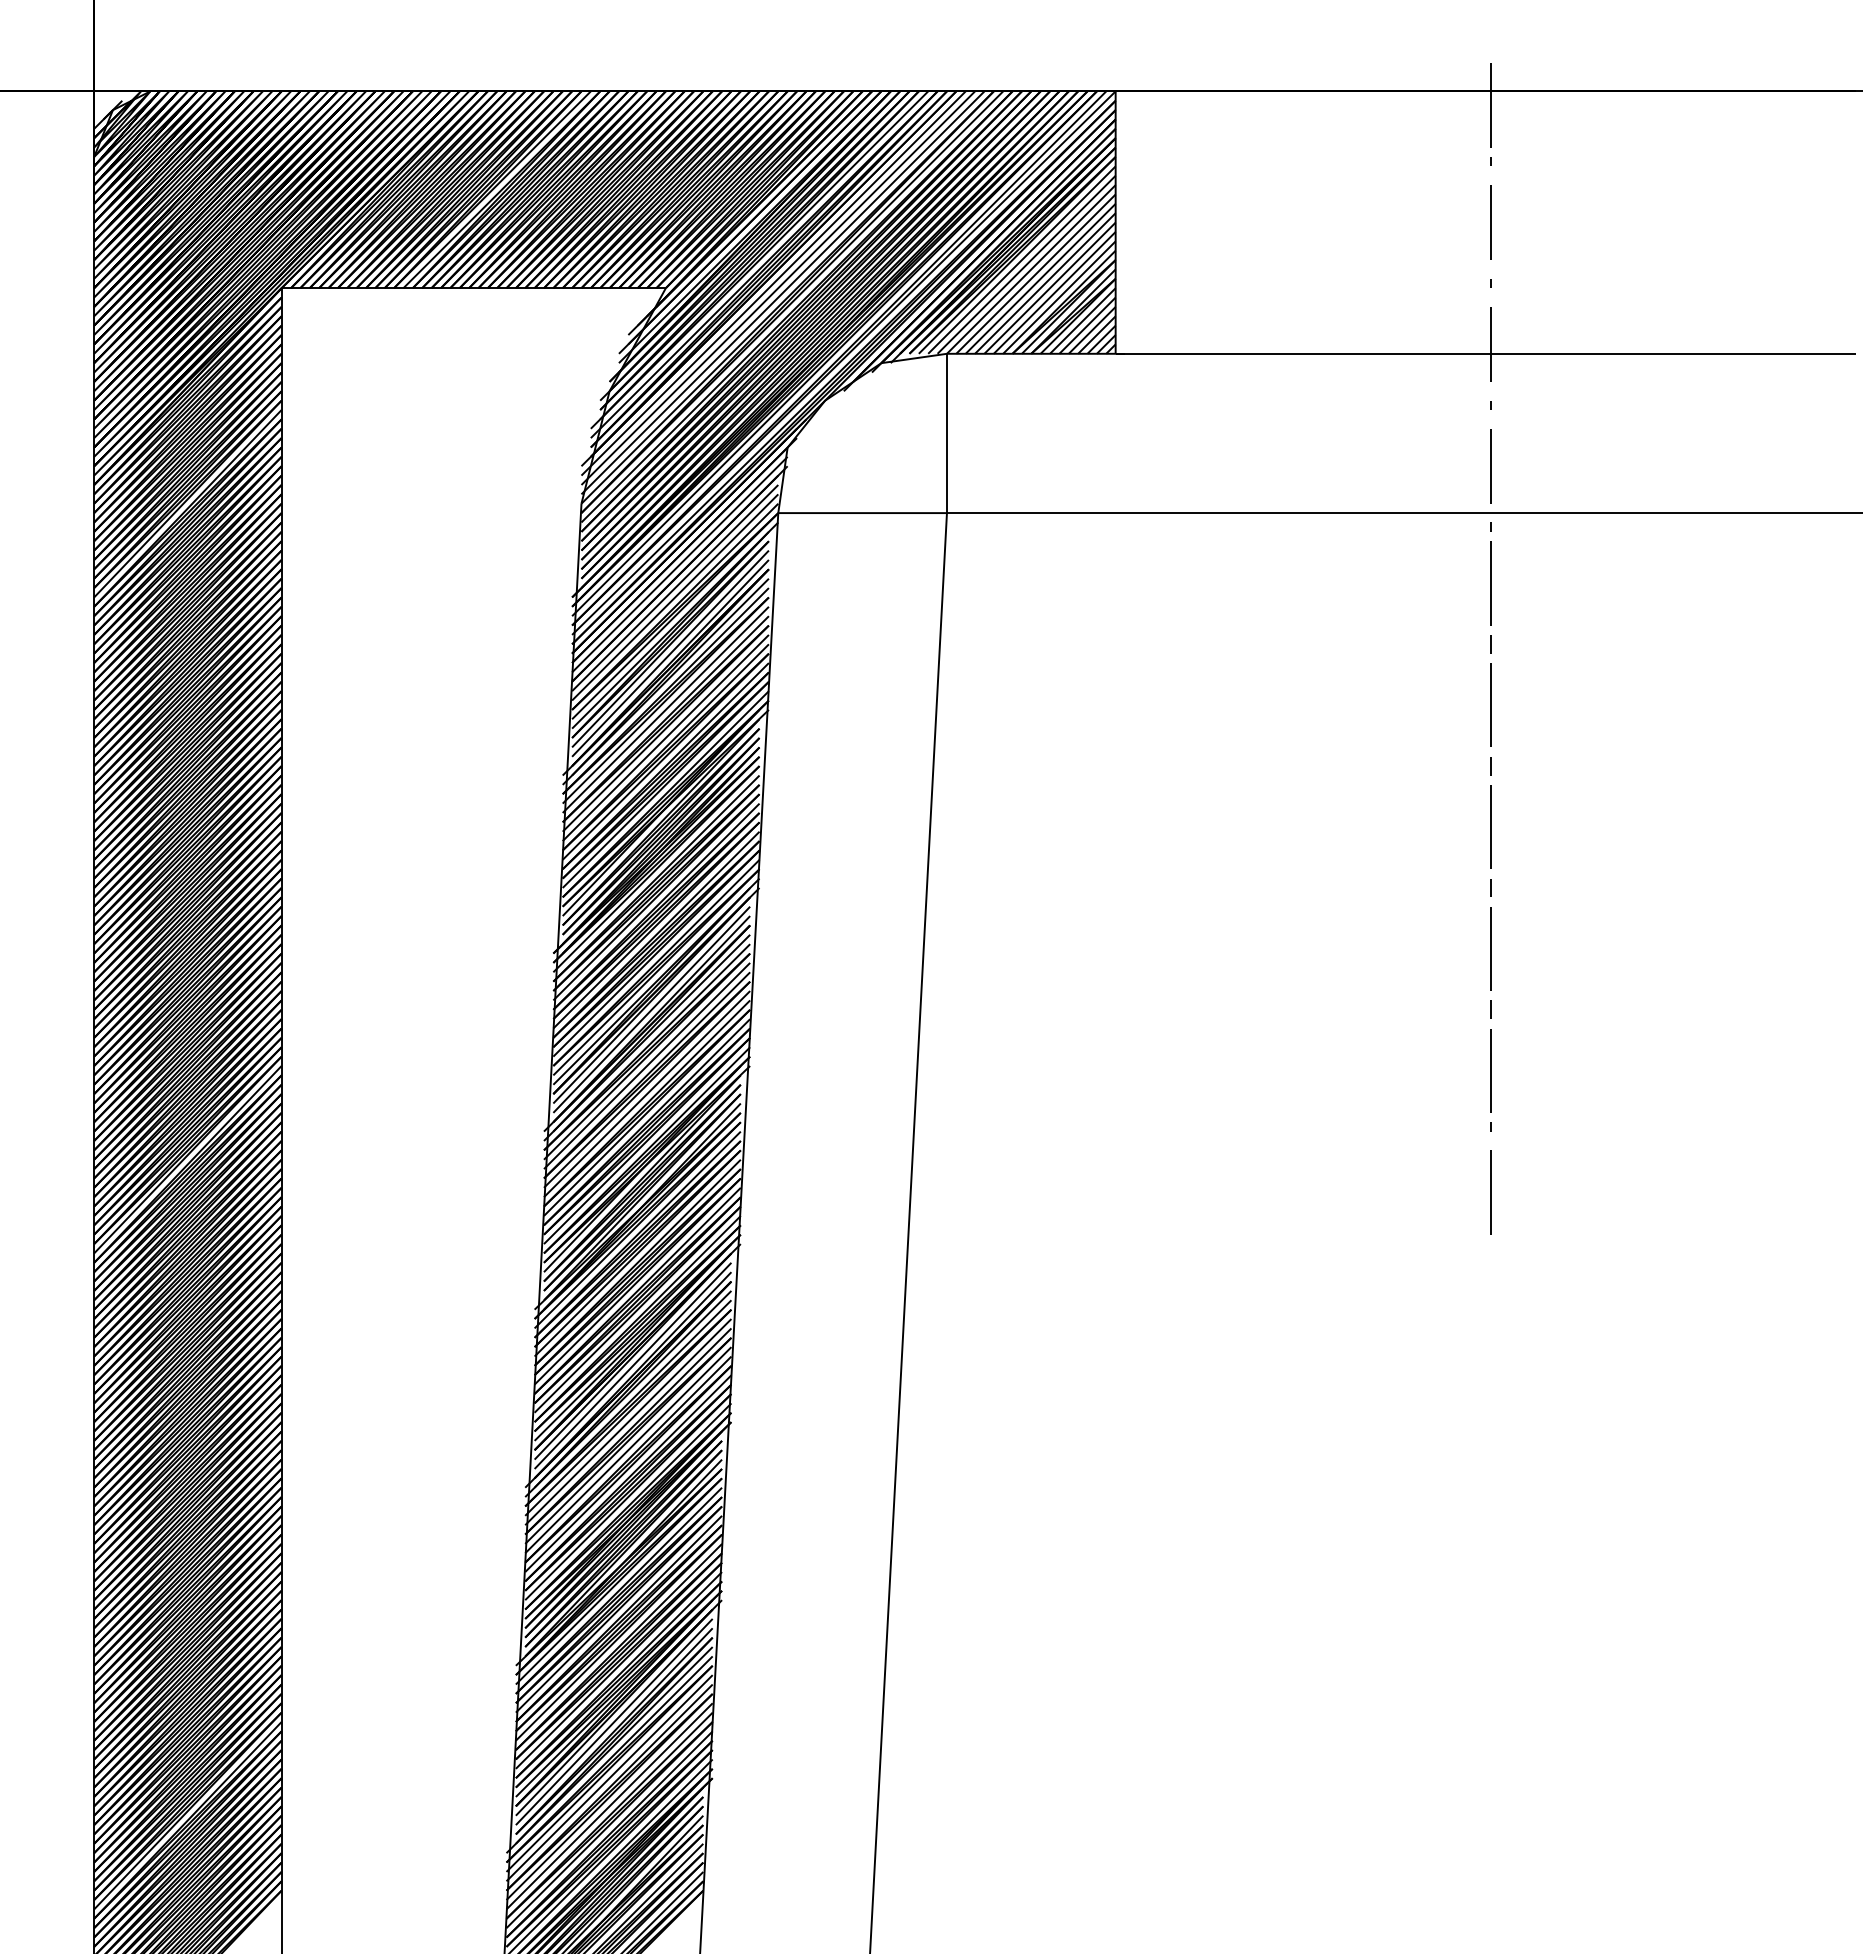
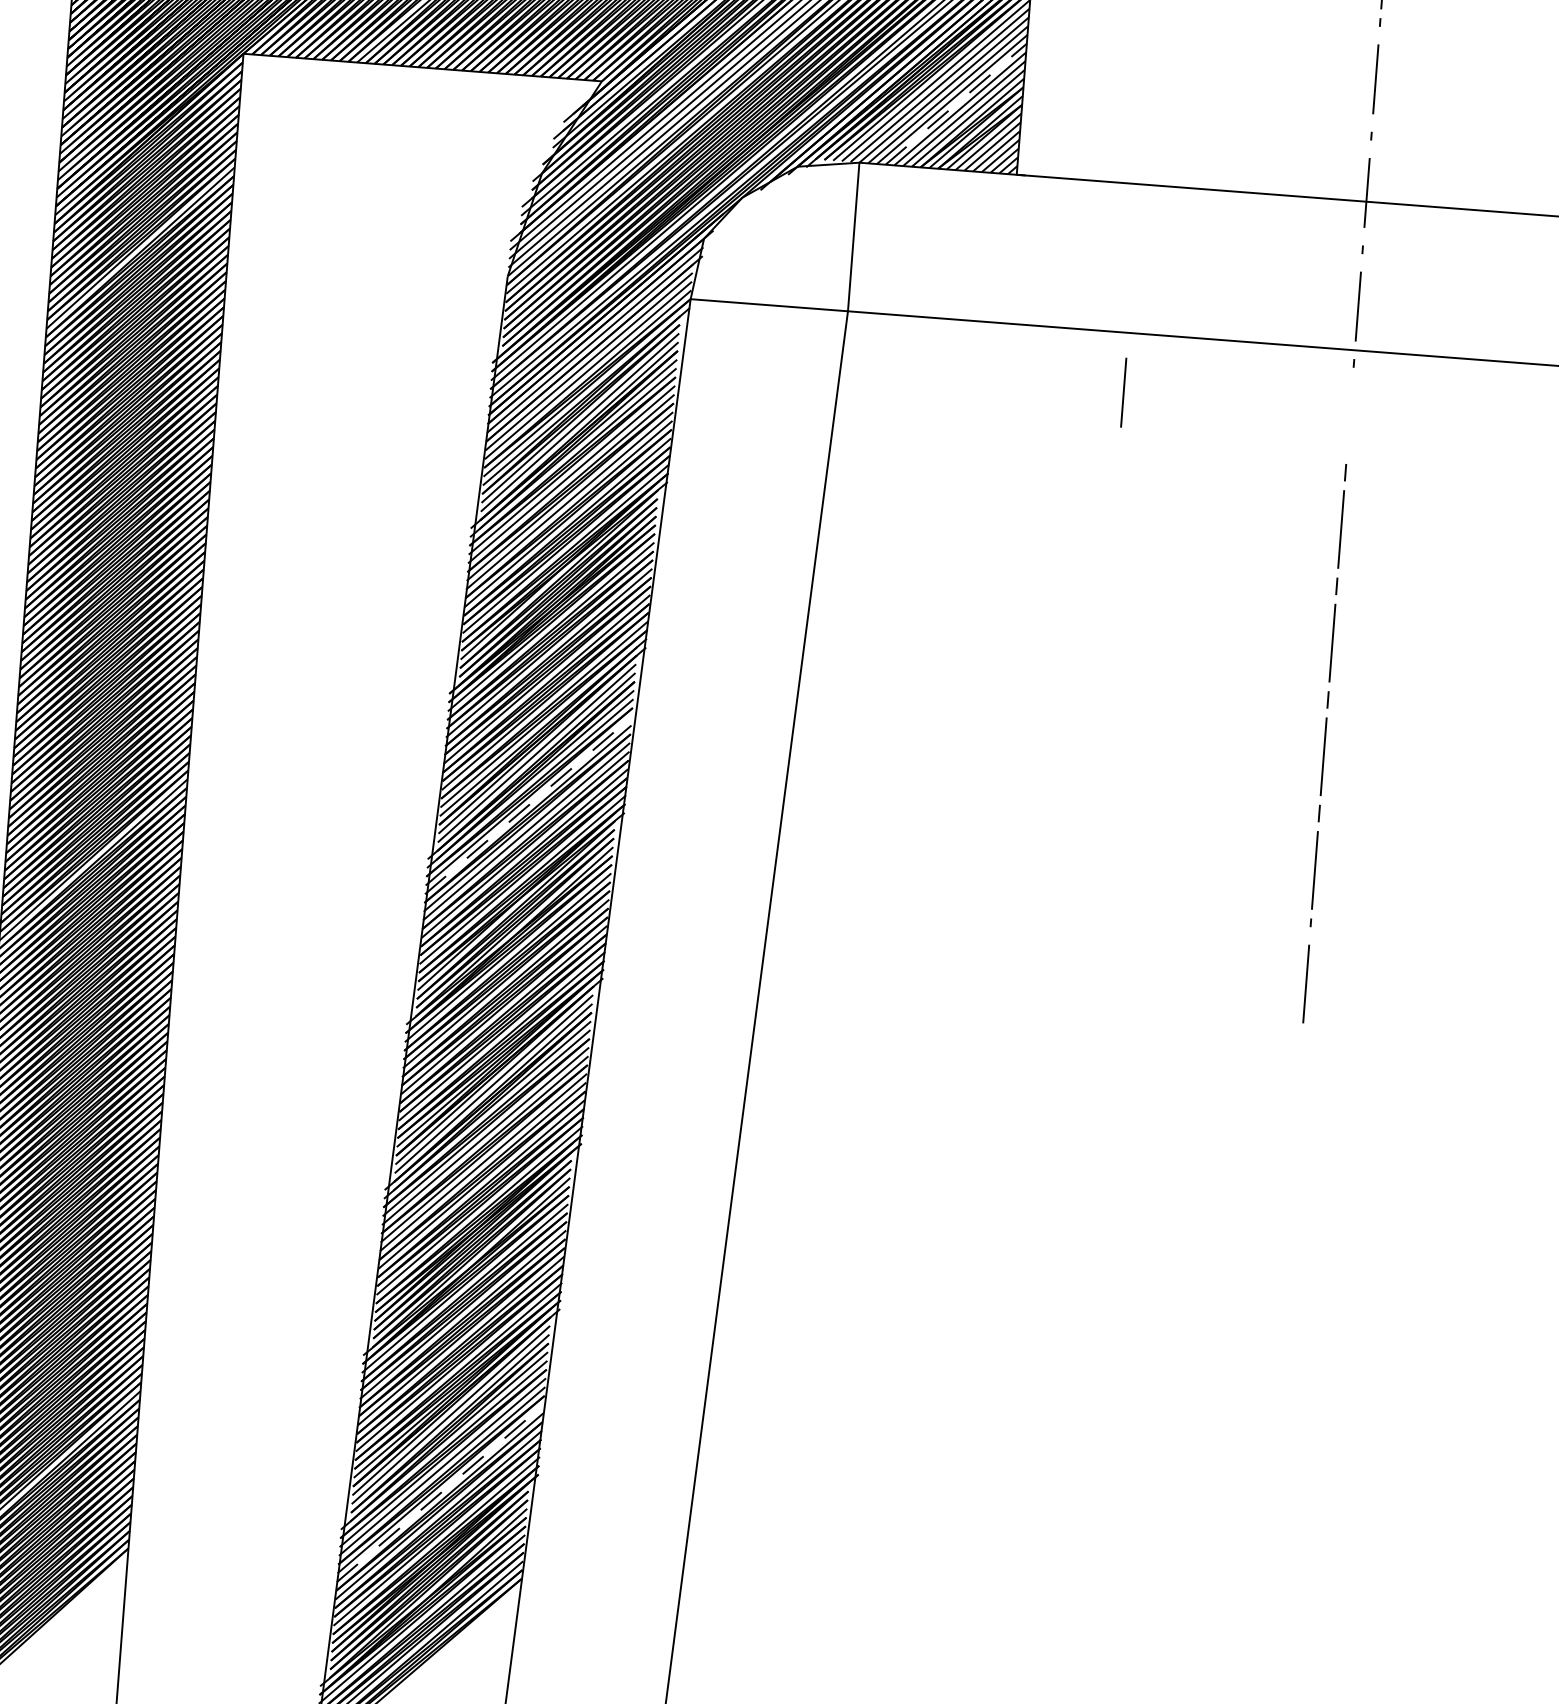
line: (1045, 283) -> (956, 104), solid -> dashed
line: (1247, 577) -> (1123, 392), added
line: (1490, 583) -> (1349, 415), removed
line: (647, 1066) -> (528, 805), solid -> dashed
line: (609, 1806) -> (440, 1493), solid -> dashed

